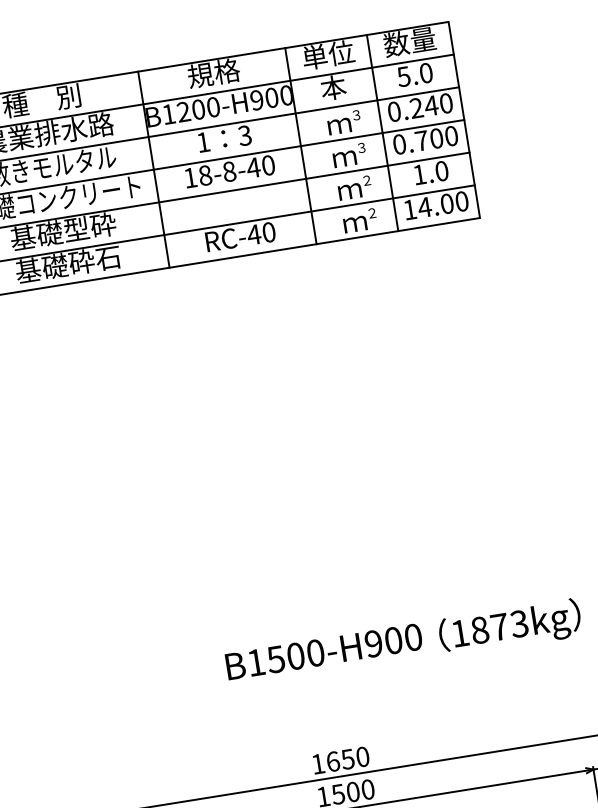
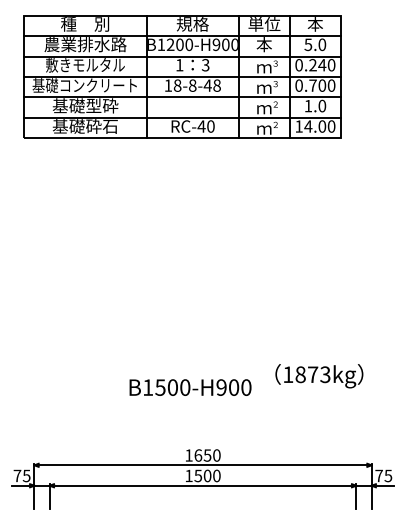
text: (410, 42) -> (315, 24), 数量 -> 本
text: (267, 165) -> (216, 85), 18-8-40 -> 18-8-48
text: (510, 628) -> (319, 376), moved
text: (324, 651) -> (190, 387), moved

